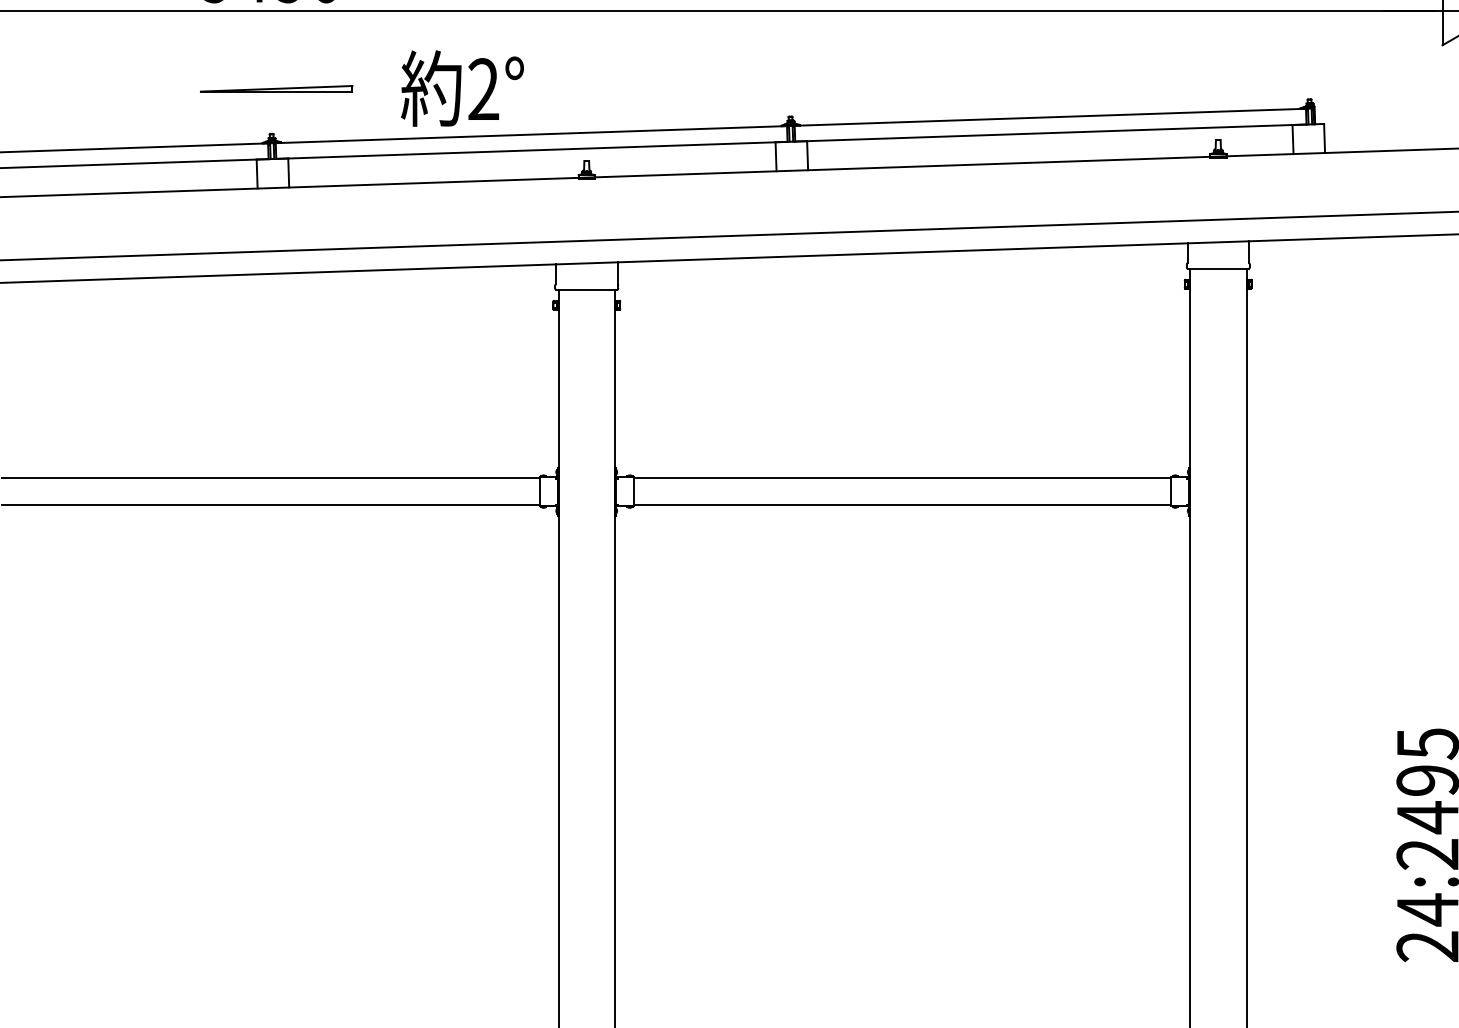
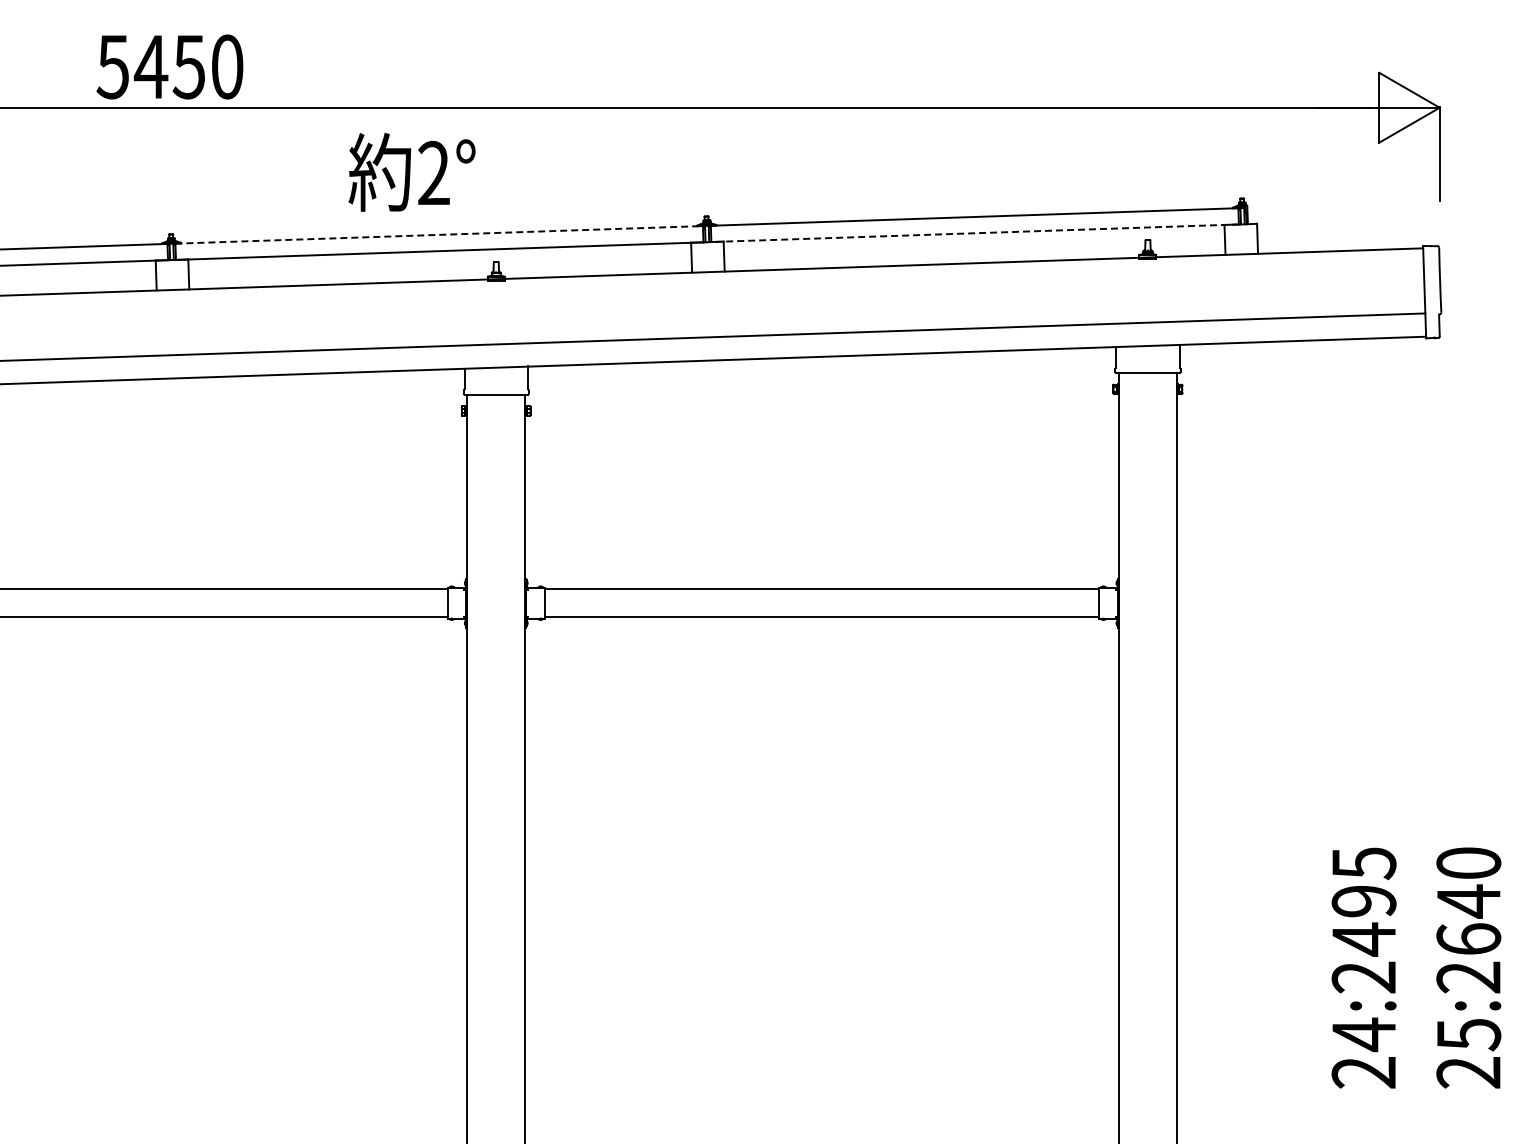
part: (276, 88) -> (176, 187), removed
text: (461, 88) -> (411, 172), moved
line: (1051, 133) -> (975, 233), solid -> dashed
line: (531, 134) -> (439, 234), solid -> dashed

